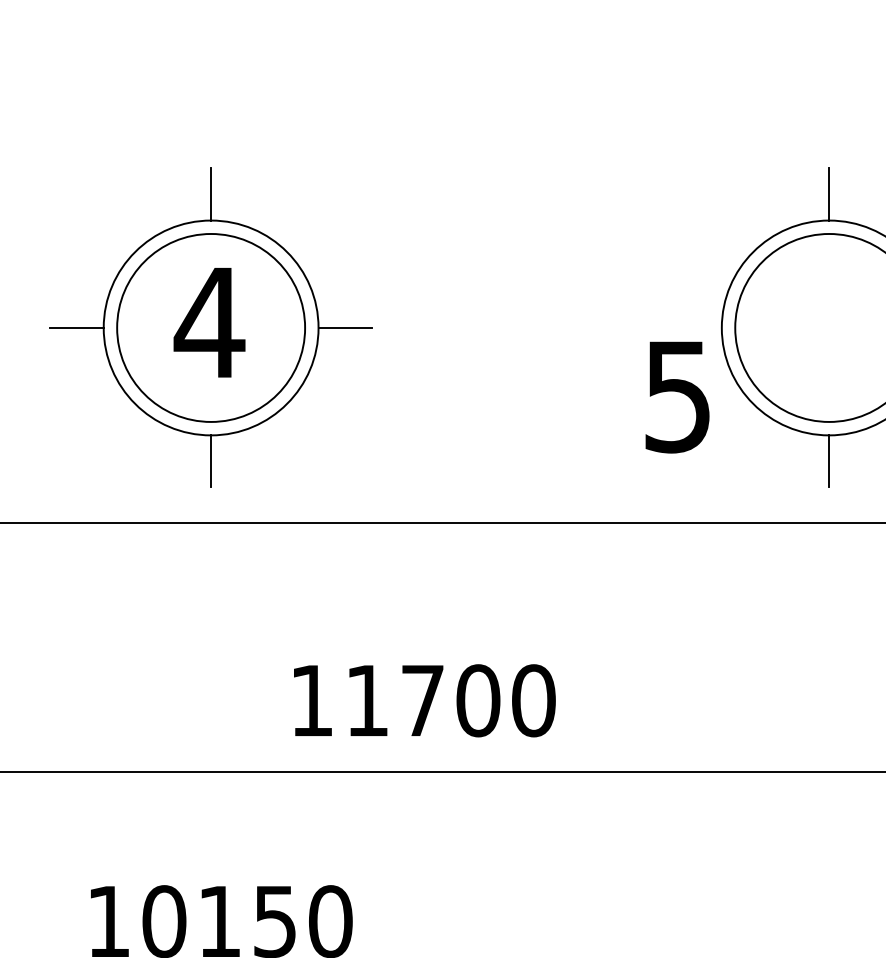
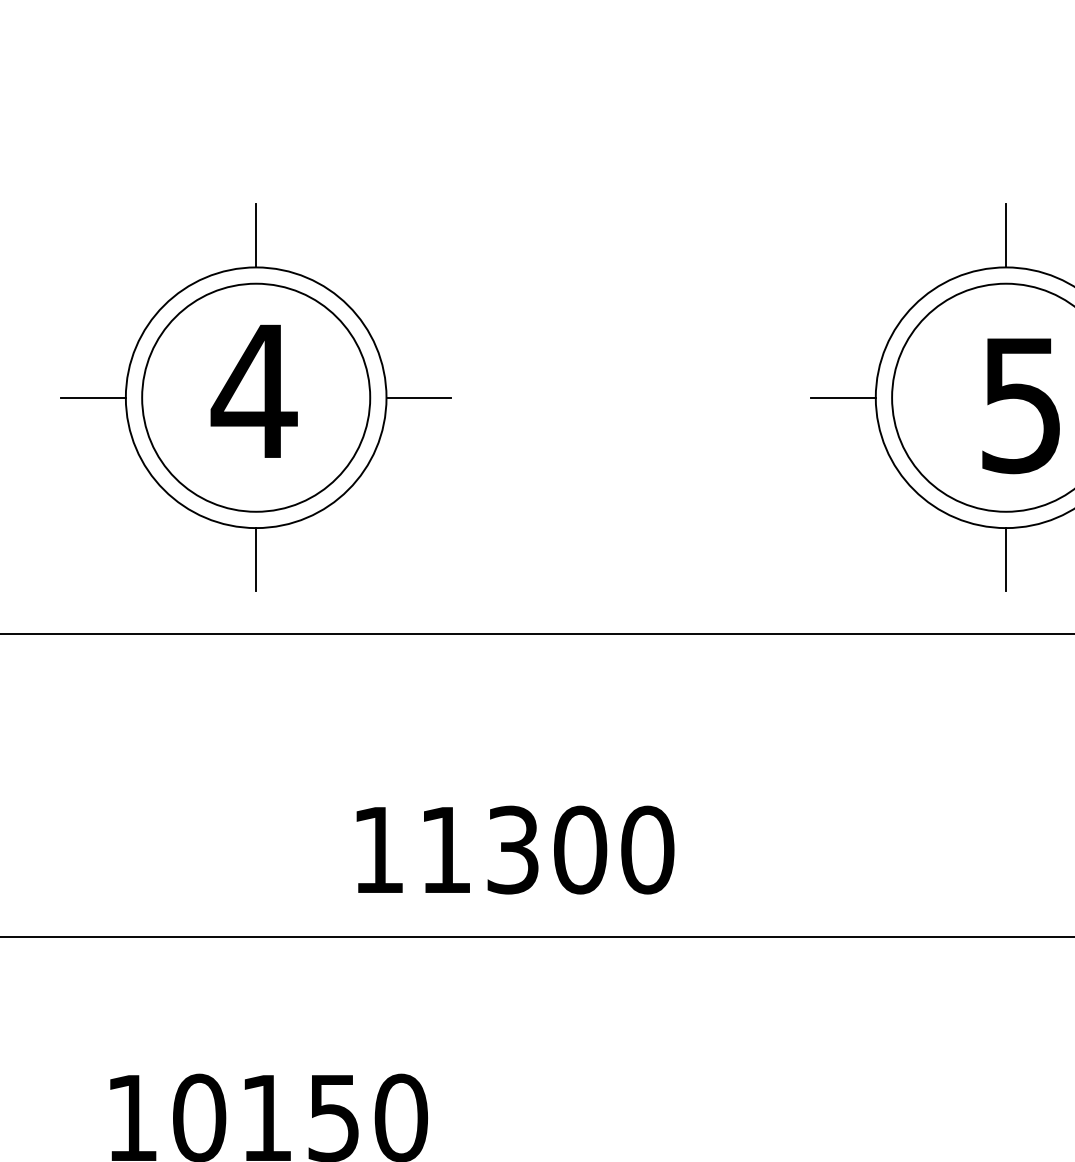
line: (694, 327) -> (842, 397), added
text: (677, 397) -> (1020, 406), moved
text: (422, 700) -> (512, 849), 11700 -> 11300

